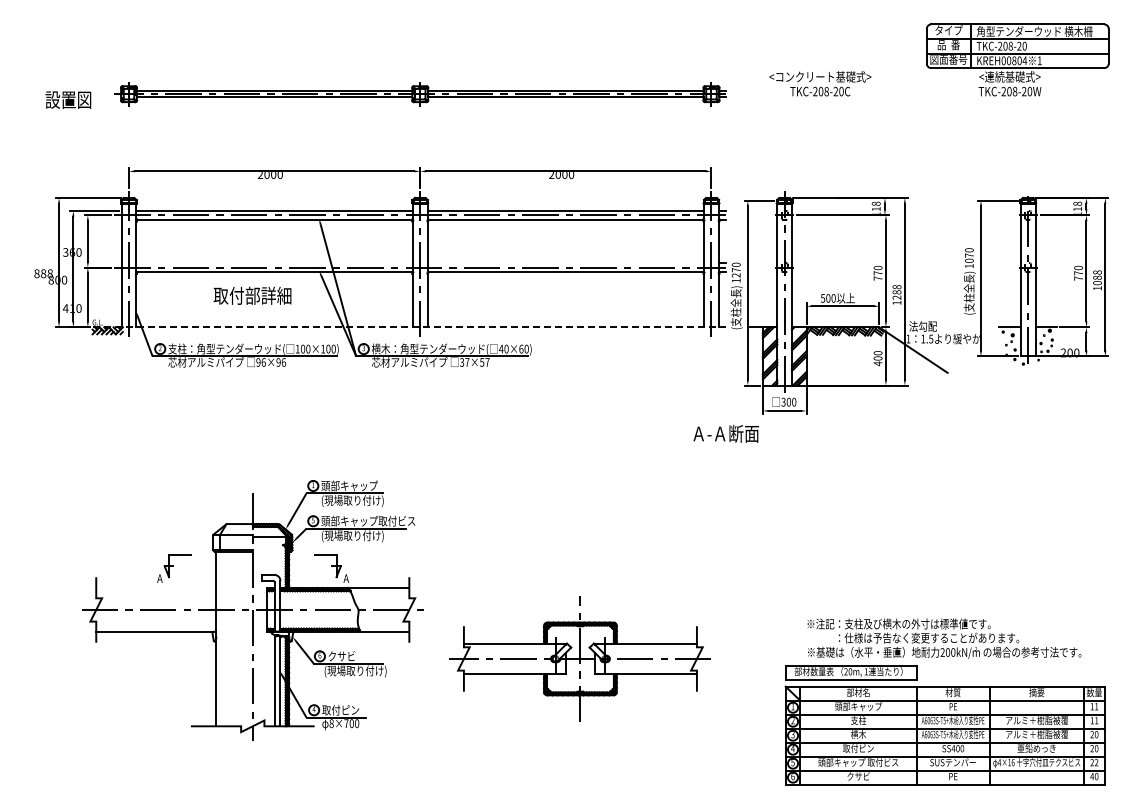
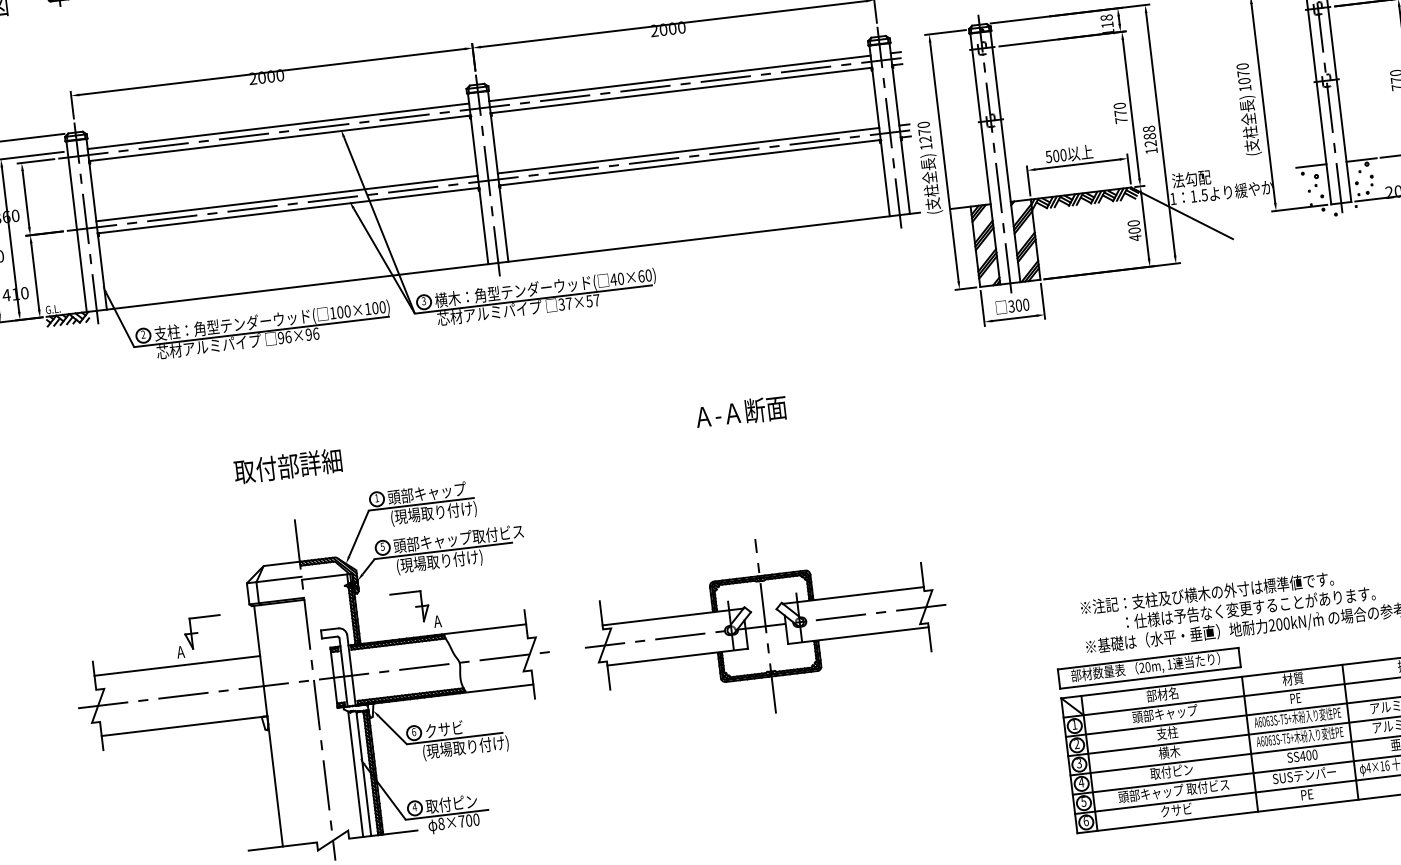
line: (274, 263) -> (286, 198), added
line: (565, 263) -> (688, 151), added
text: (252, 295) -> (287, 465), moved
line: (409, 327) -> (483, 264), dashed -> solid
text: (725, 433) -> (740, 411), moved
line: (156, 588) -> (177, 666), added
part: (579, 658) -> (764, 625), moved

